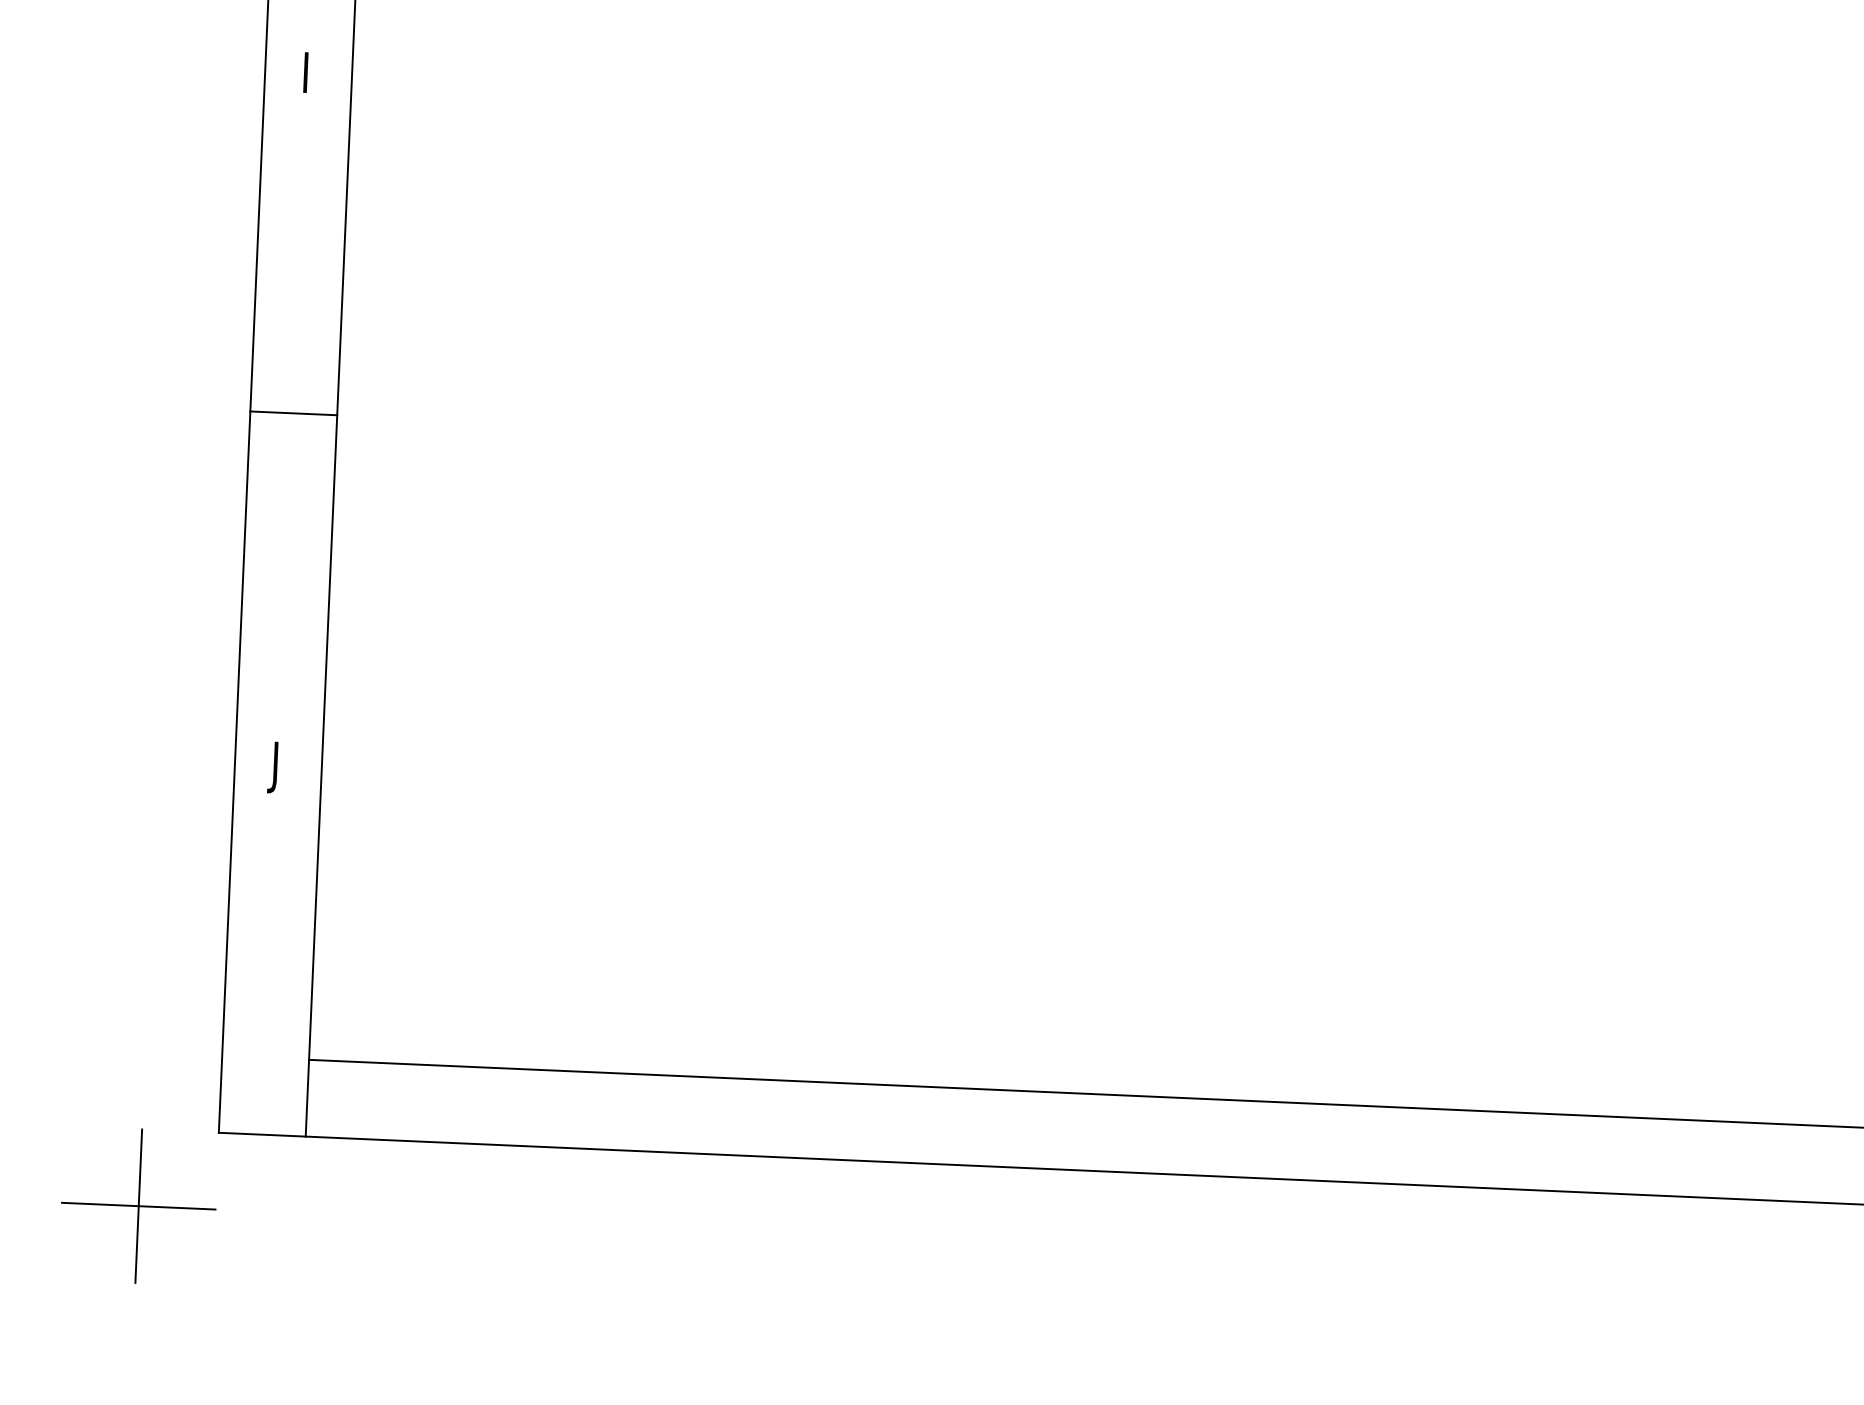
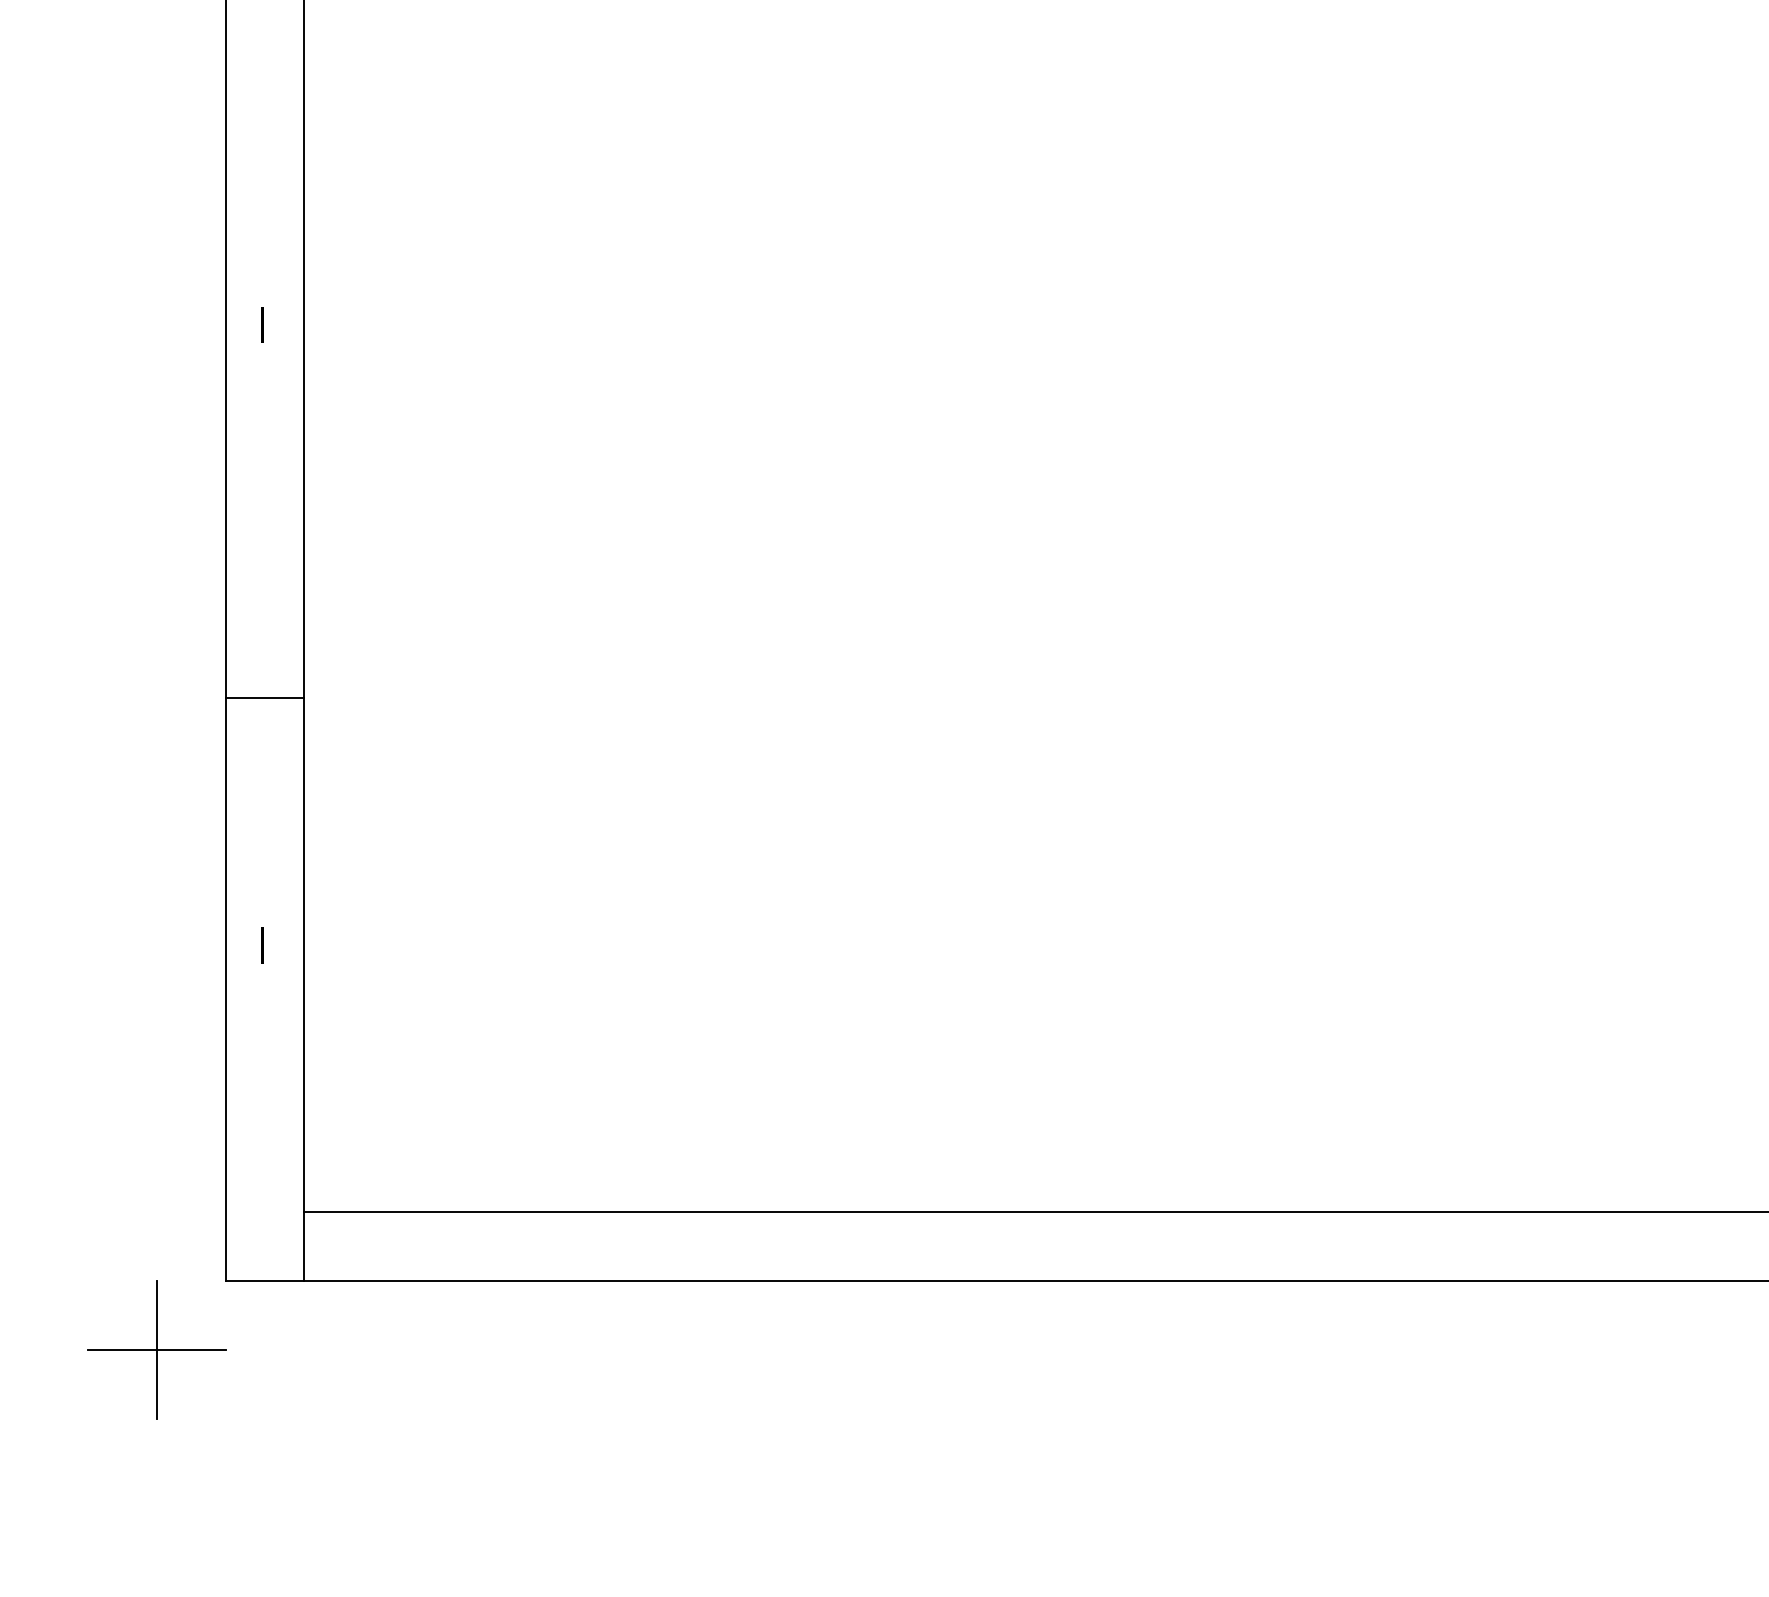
line: (294, 413) -> (265, 697), moved
text: (273, 767) -> (260, 950), J -> I

